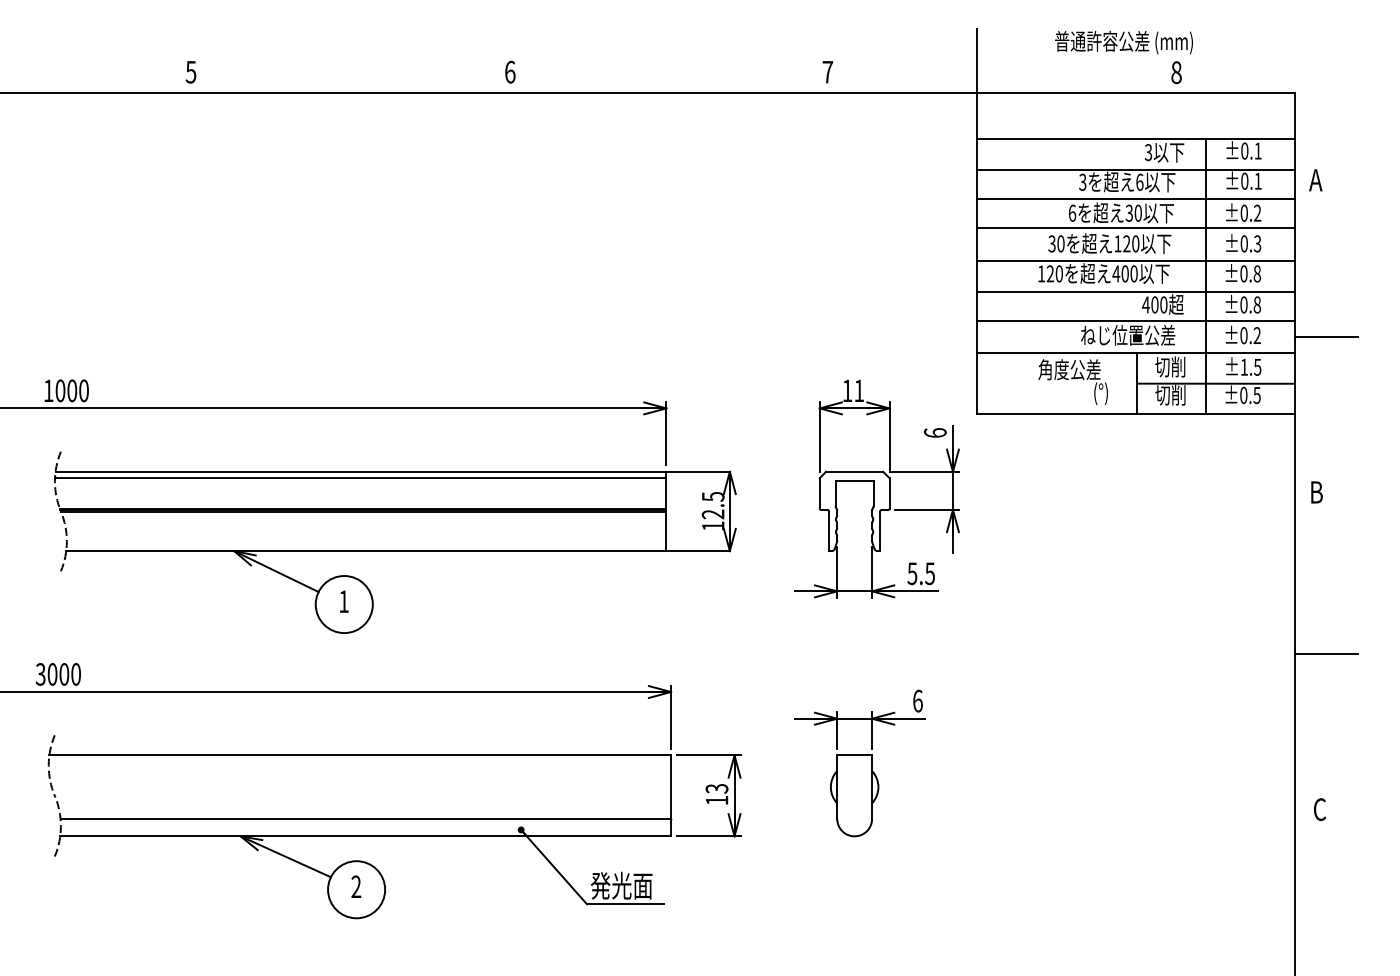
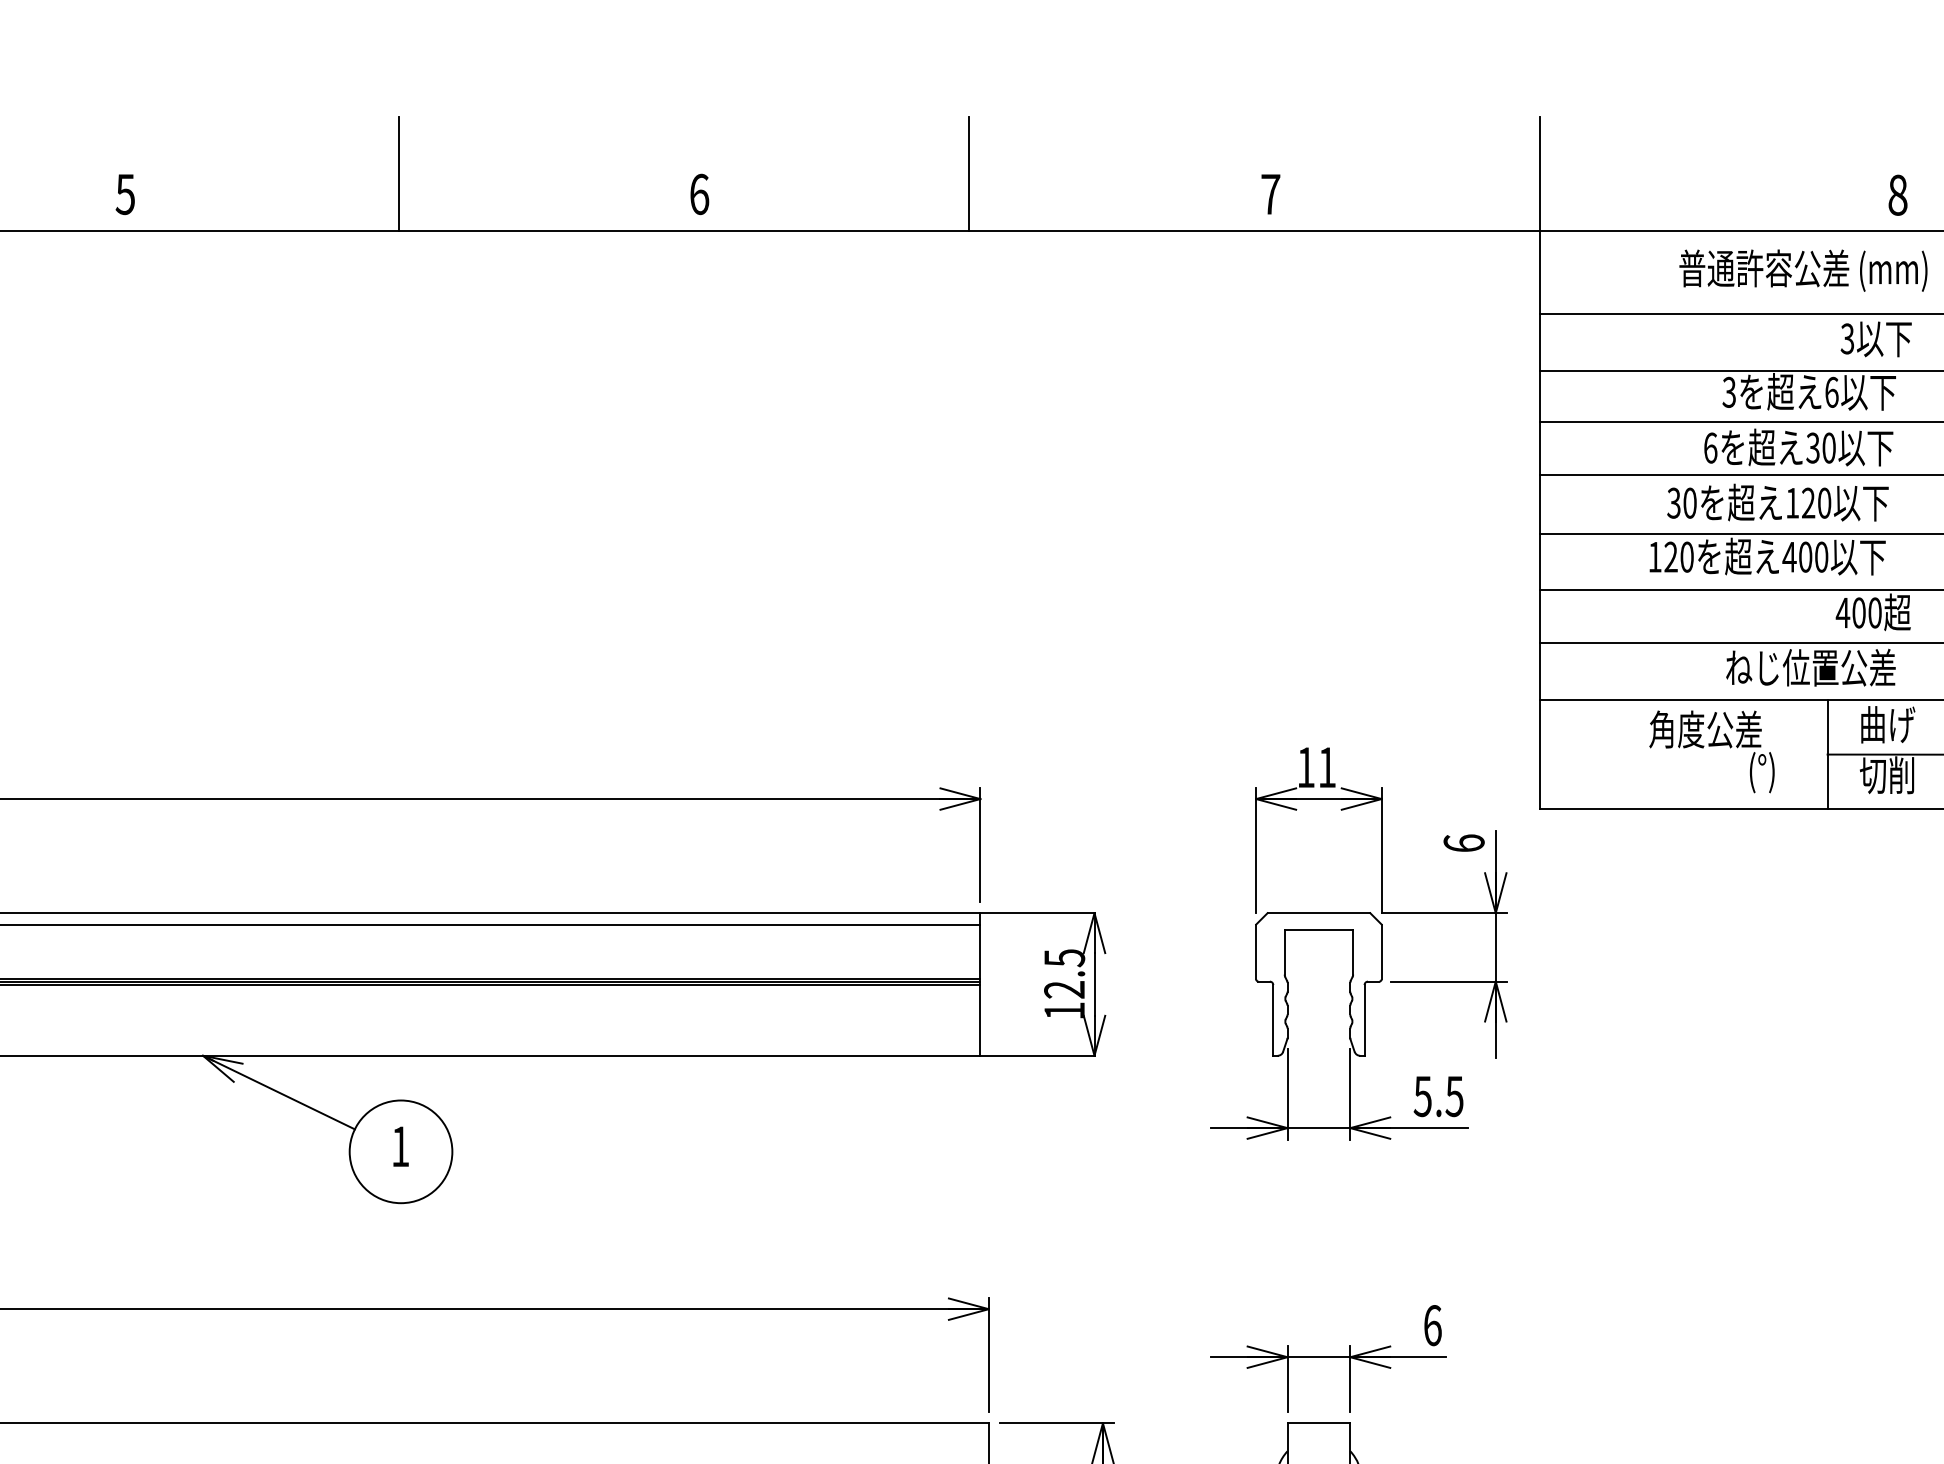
text: (1123, 42) -> (1802, 270), moved
line: (343, 60) -> (399, 173), added
line: (660, 60) -> (969, 173), added
text: (1170, 366) -> (1887, 723), 切削 -> 曲げ

